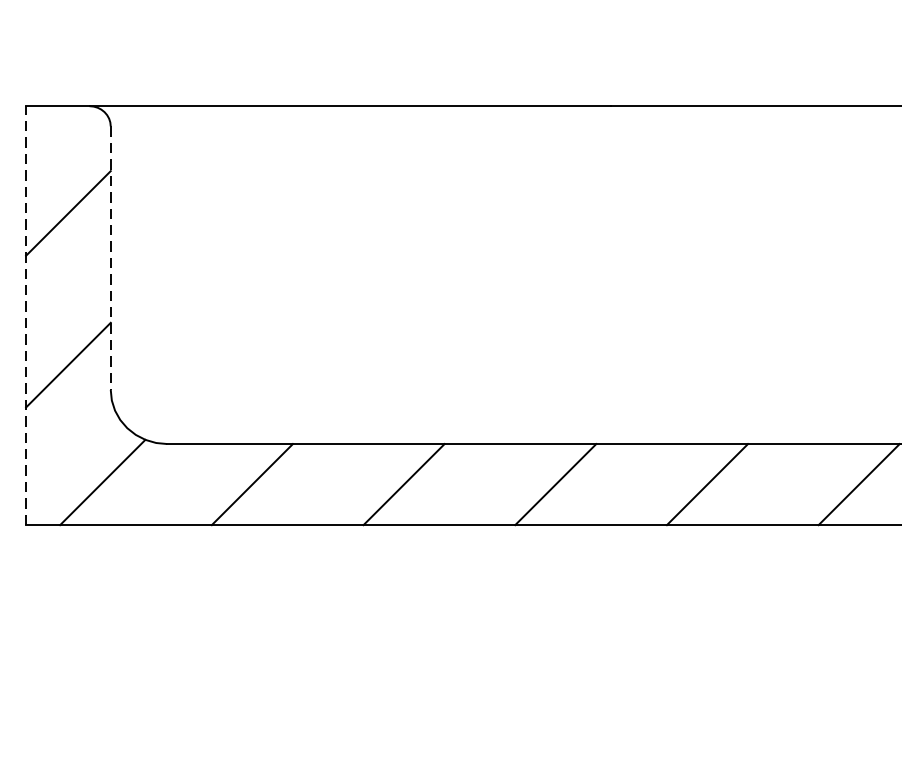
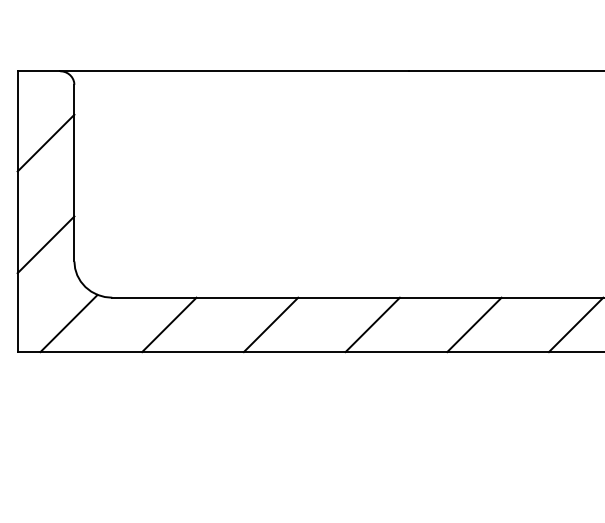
line: (110, 258) -> (74, 173), dashed -> solid
line: (25, 315) -> (17, 211), dashed -> solid

